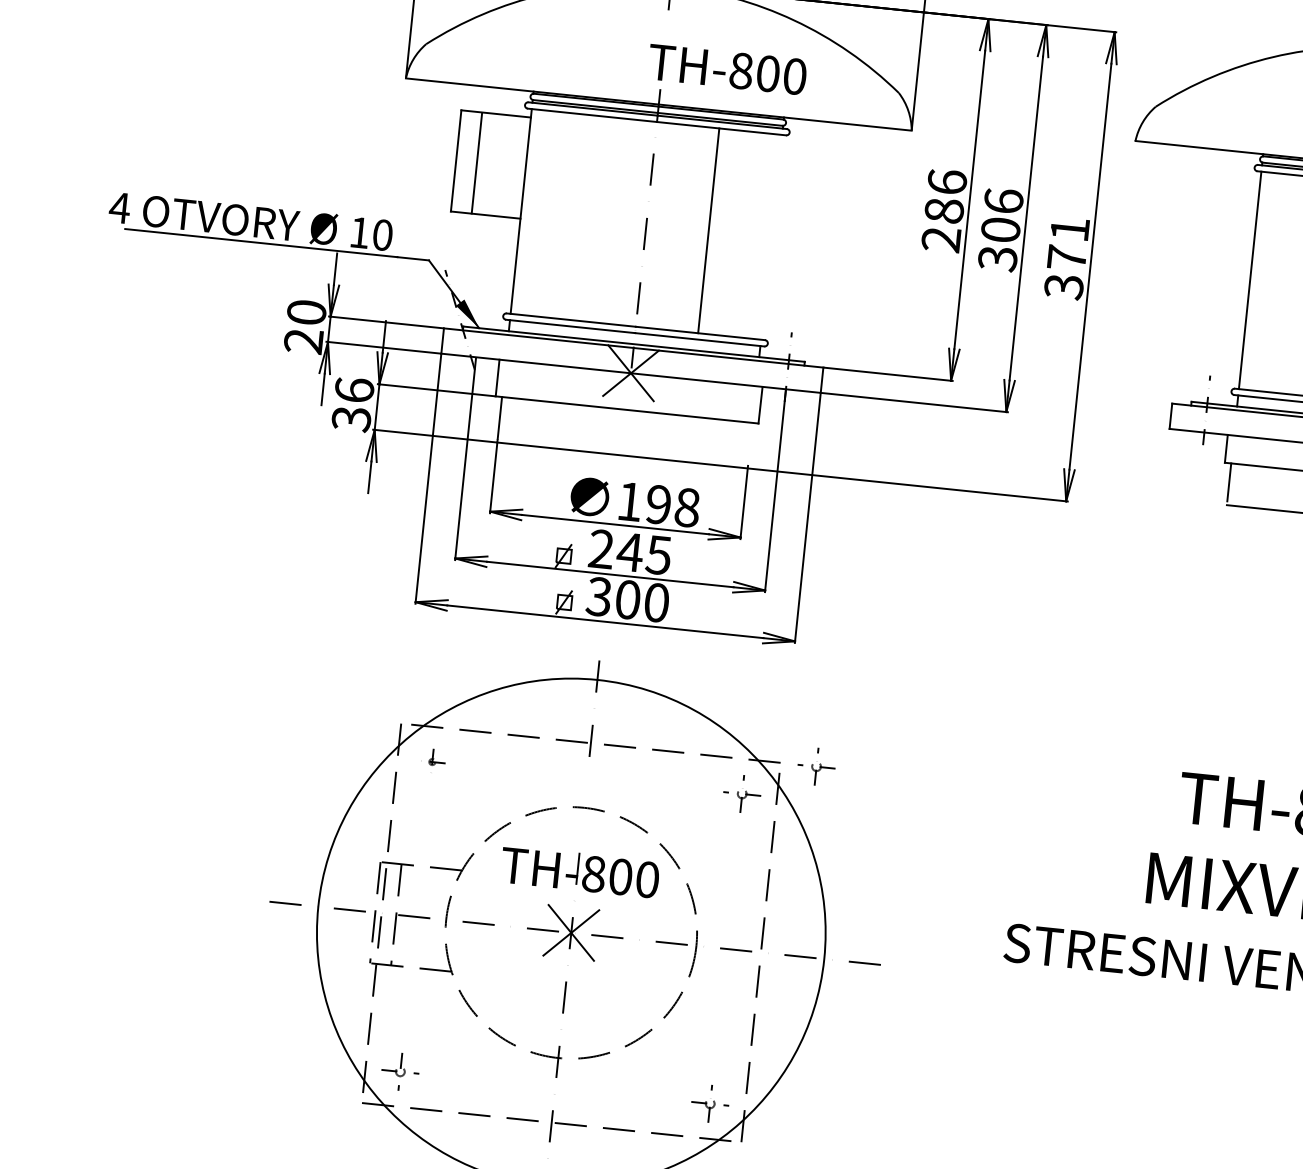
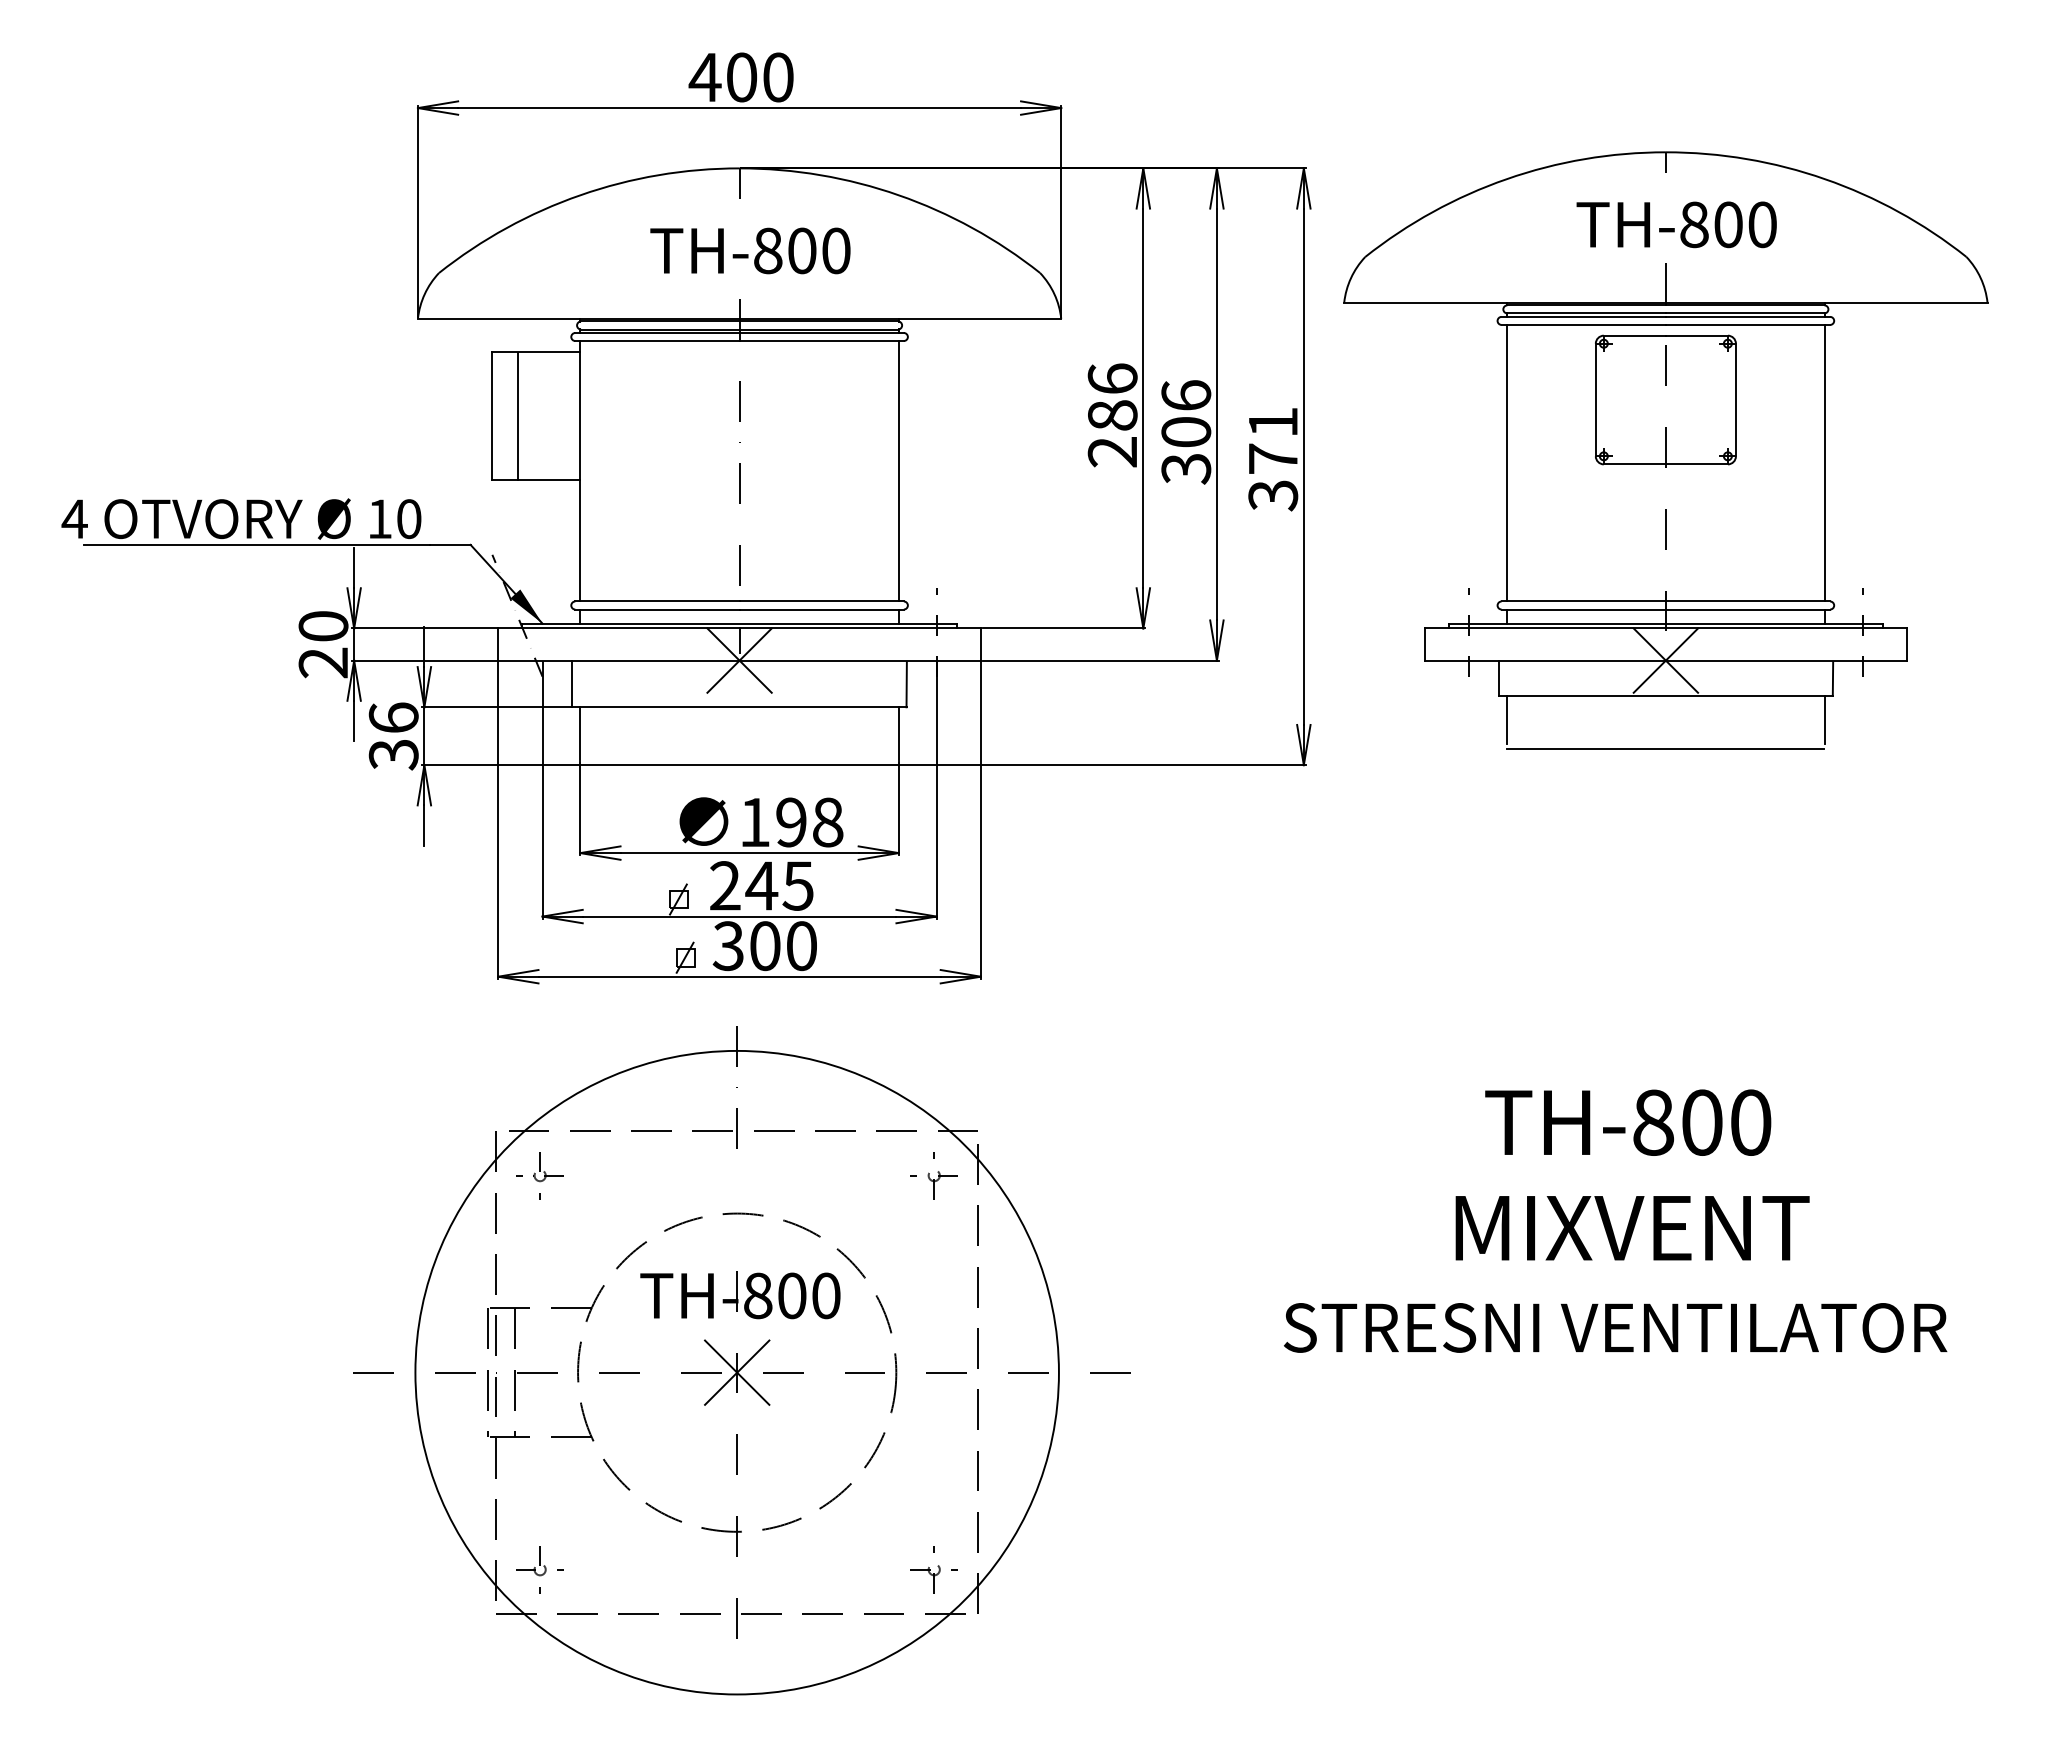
text: (727, 69) -> (750, 250), moved
line: (708, 231) -> (898, 471), moved
line: (750, 443) -> (898, 733), added
part: (431, 761) -> (539, 1175), size x1.43
part: (816, 766) -> (1023, 1131), removed

